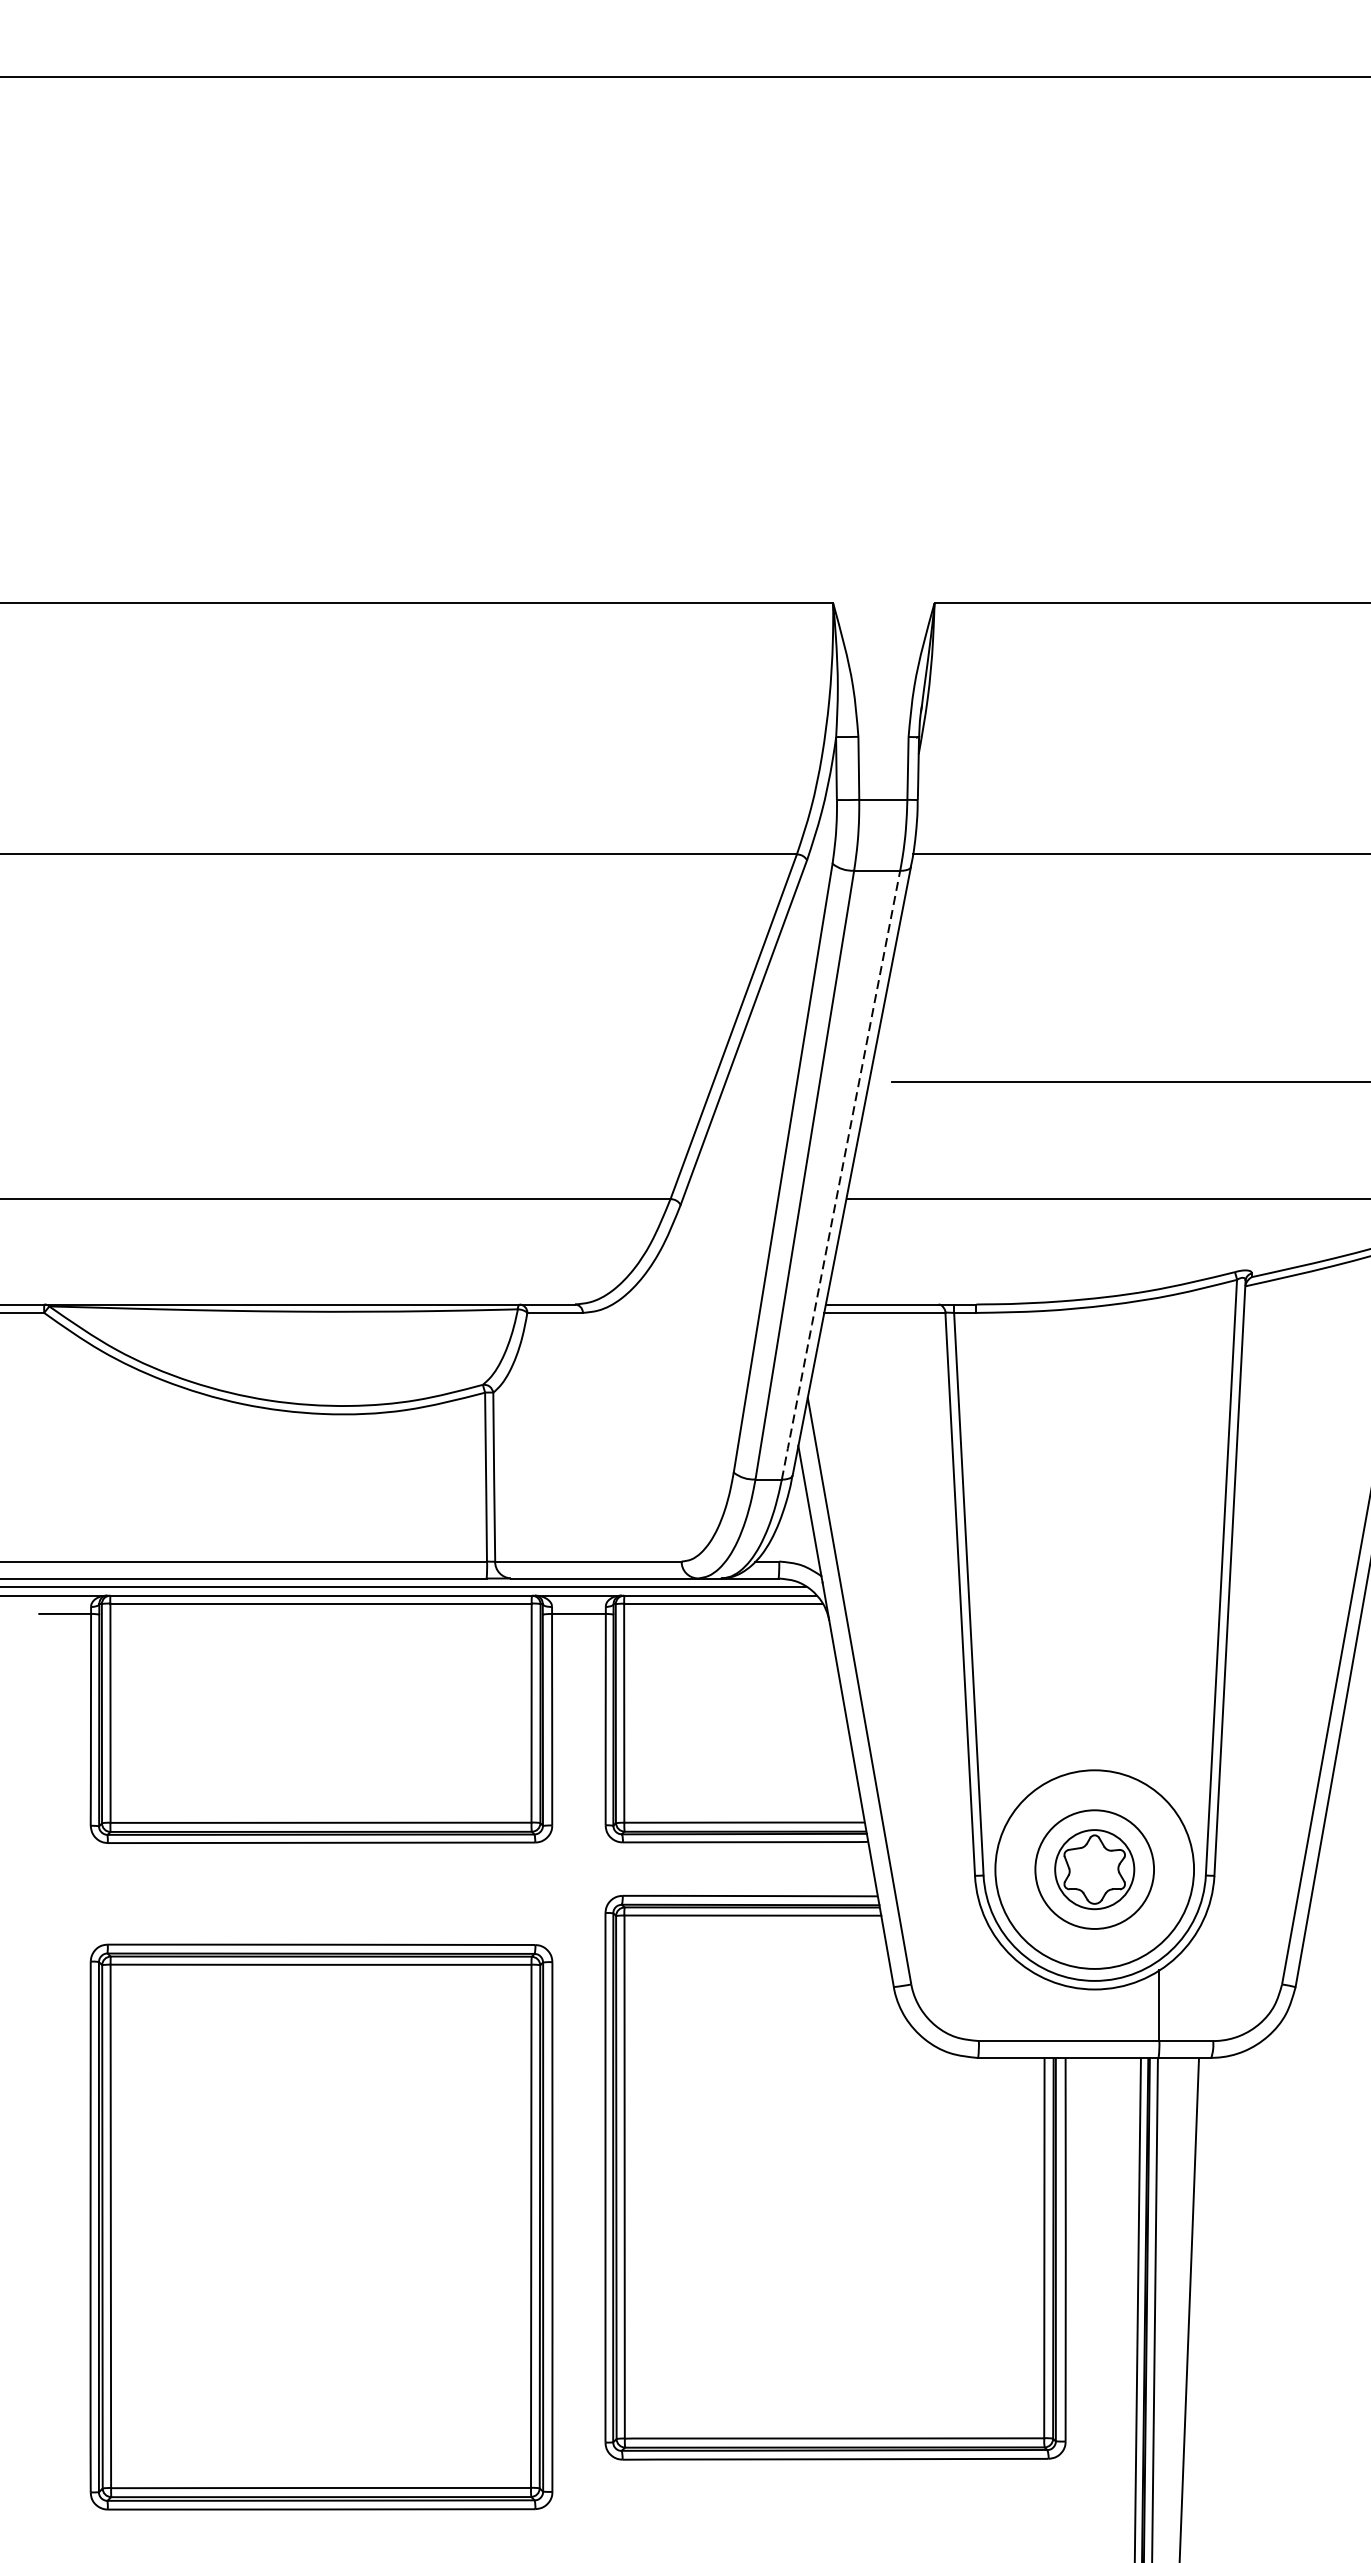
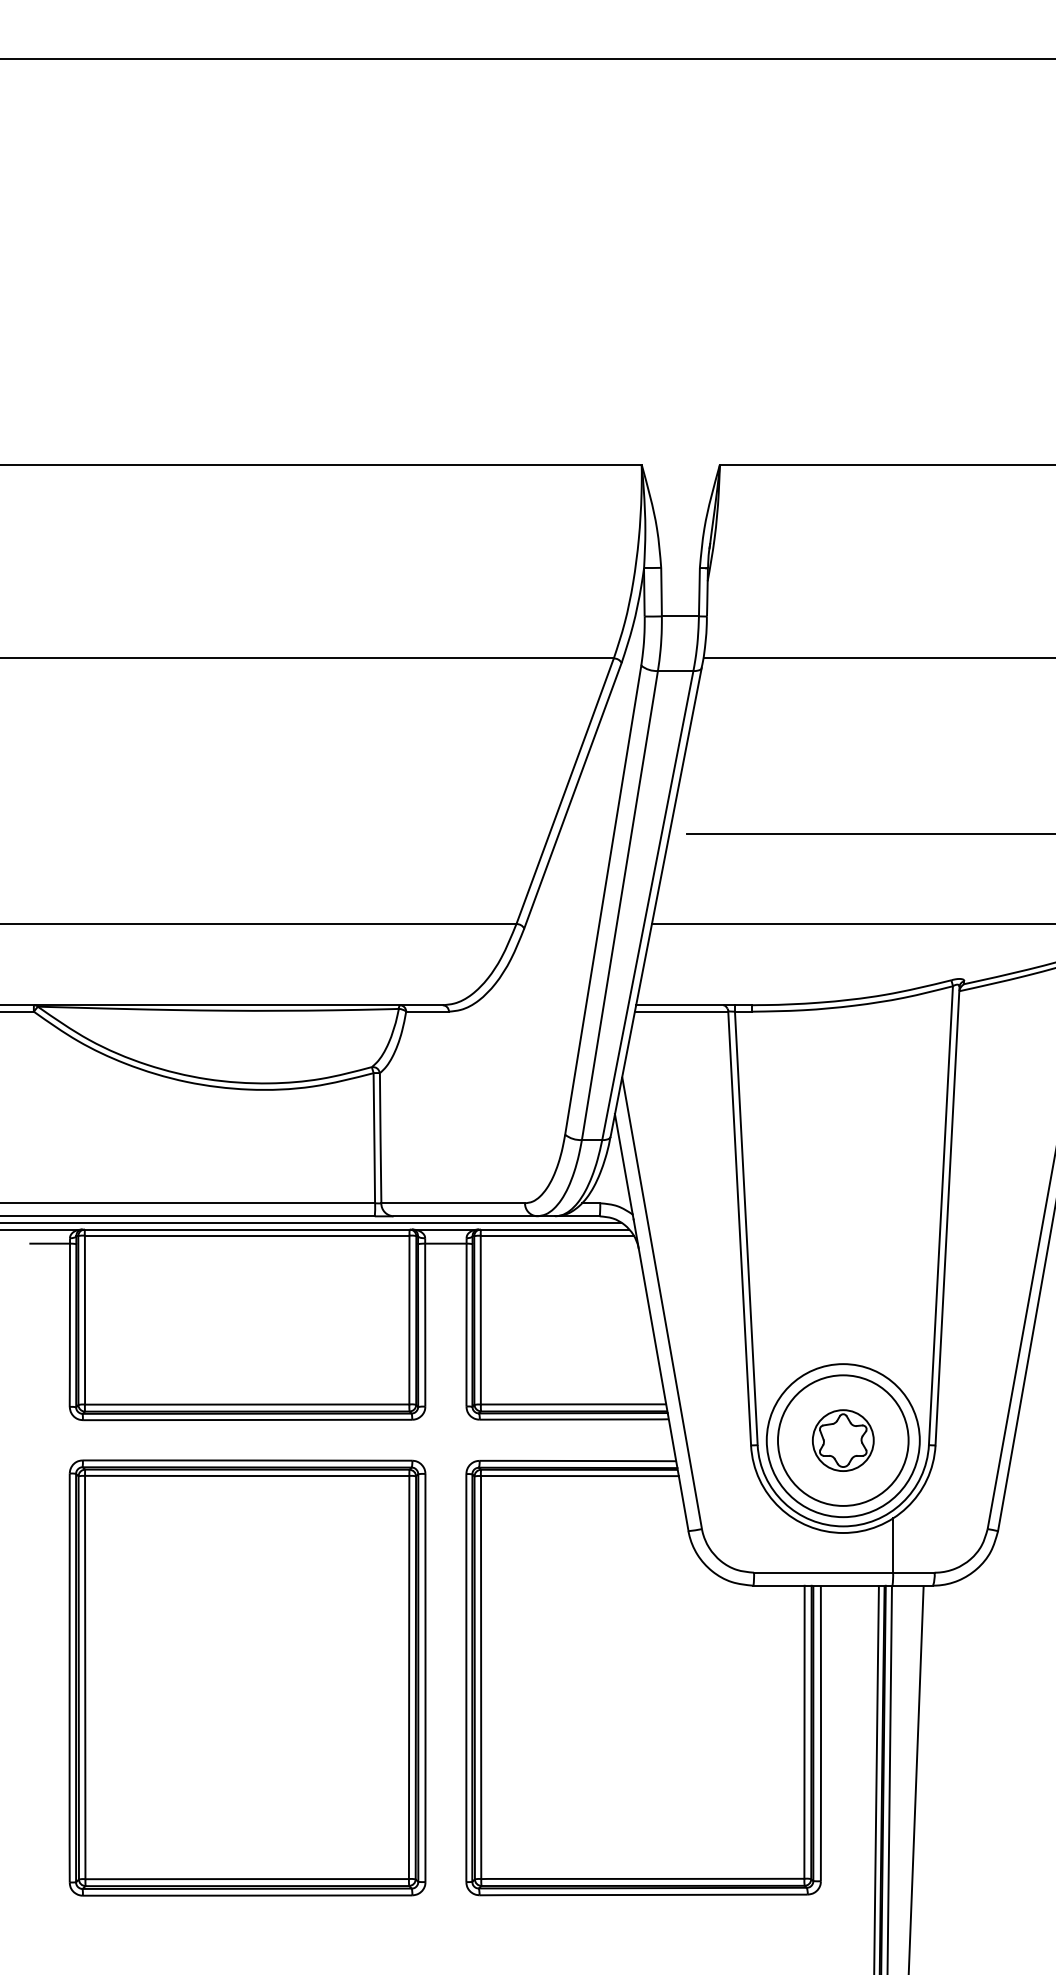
line: (840, 1176) -> (647, 906), dashed -> solid
circle: (1093, 1869) -> (842, 1440), size x1.43
part: (321, 2226) -> (247, 1677), moved

